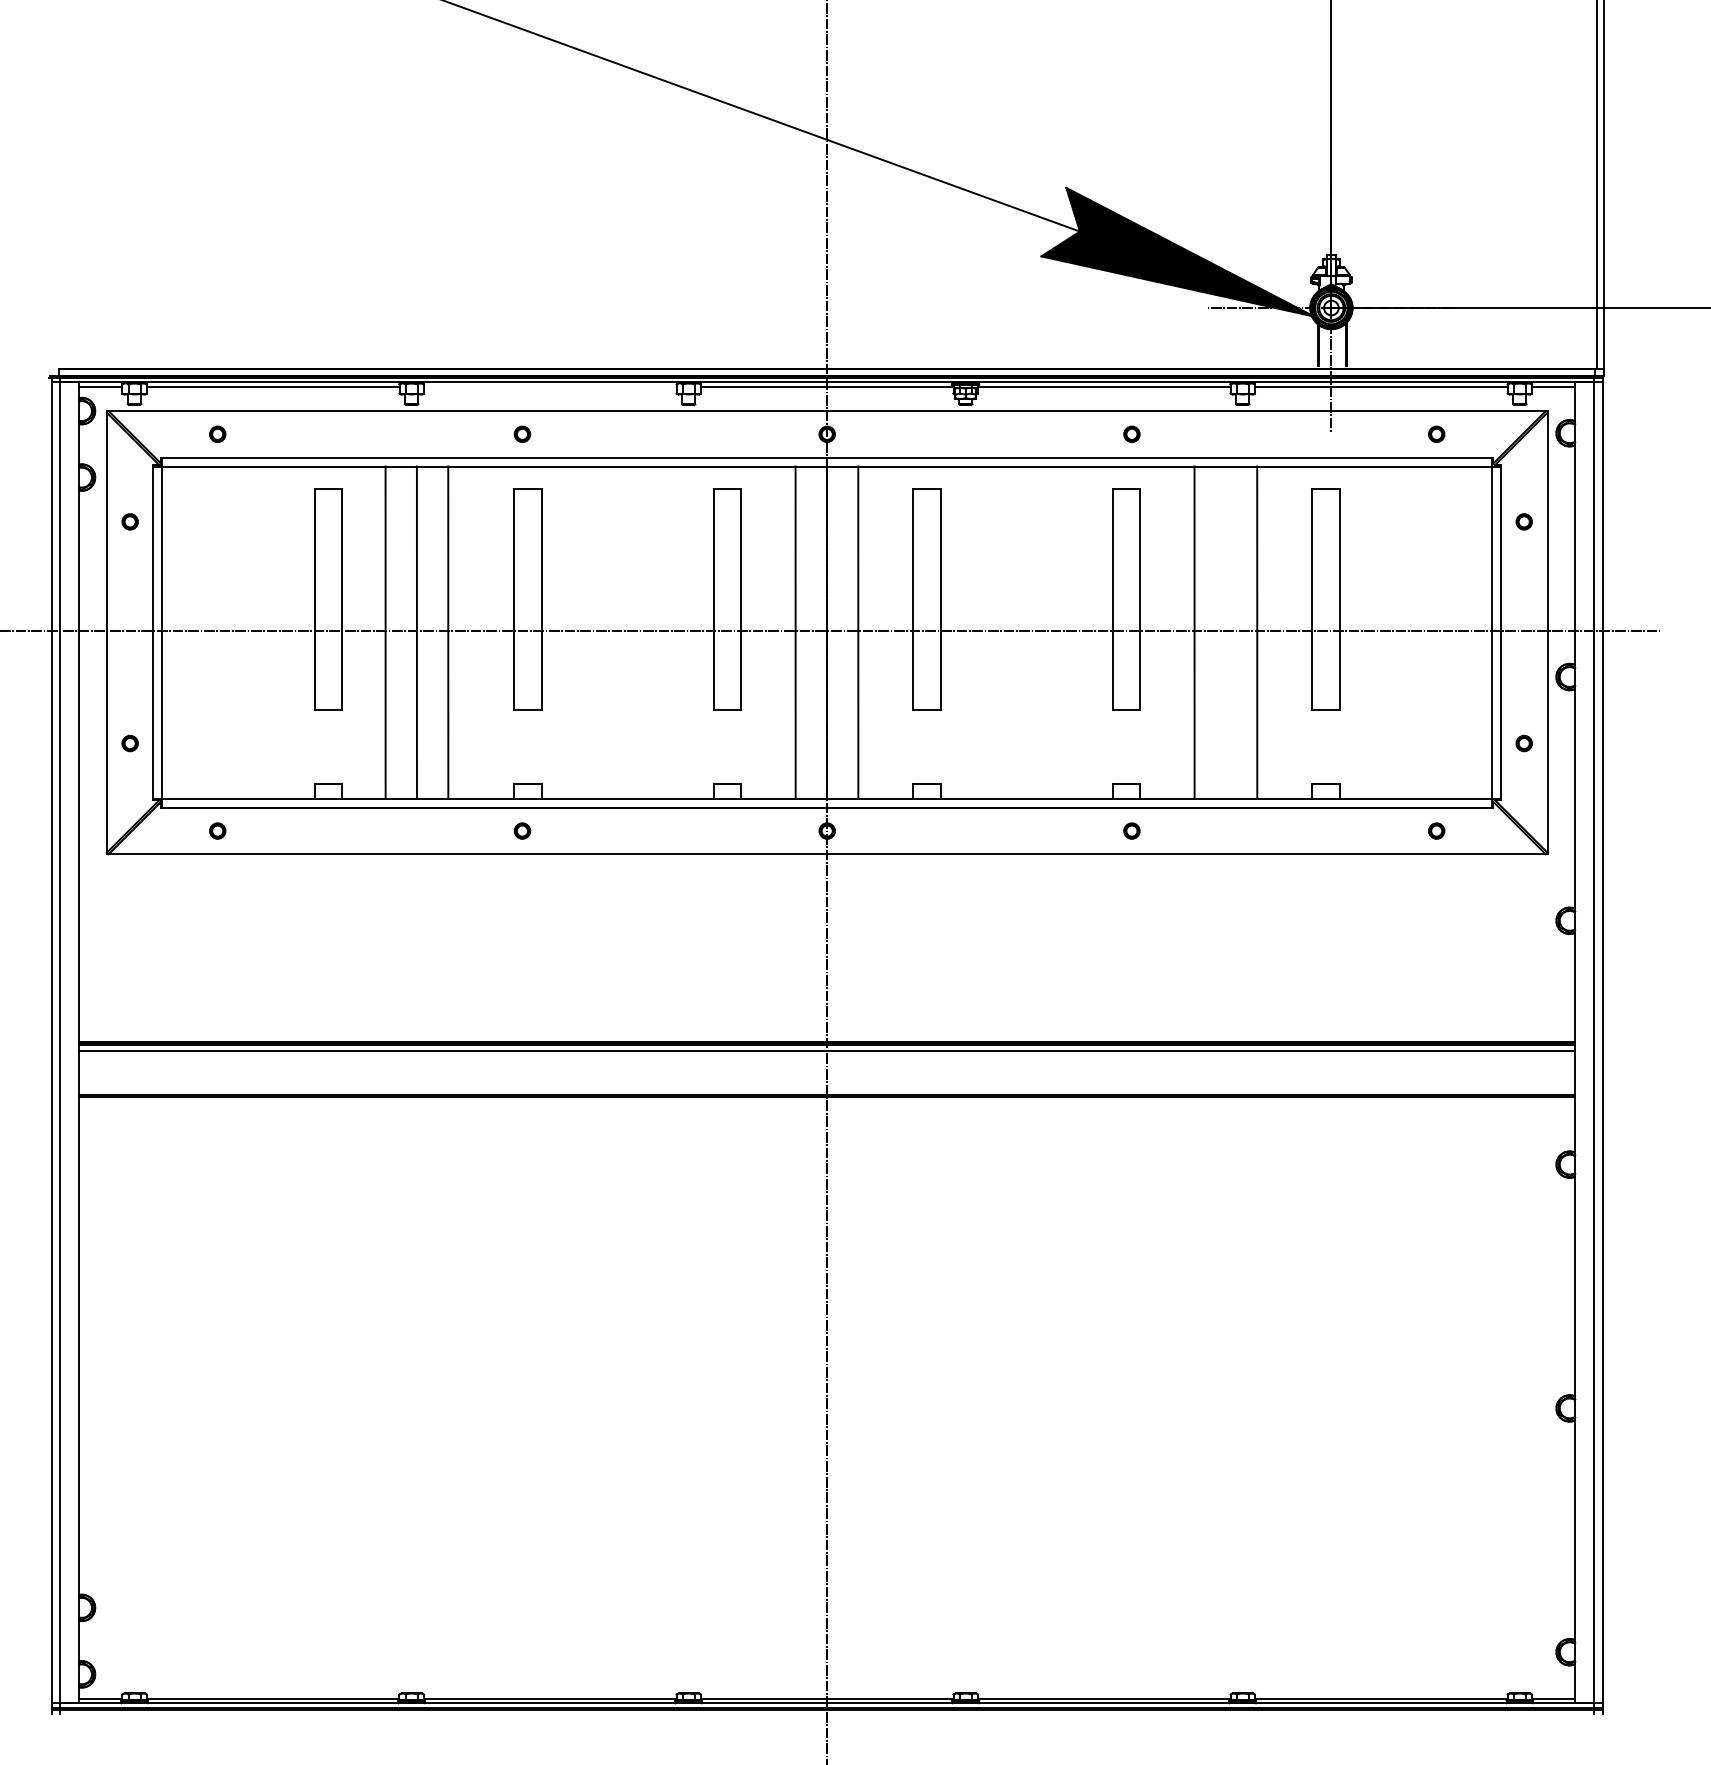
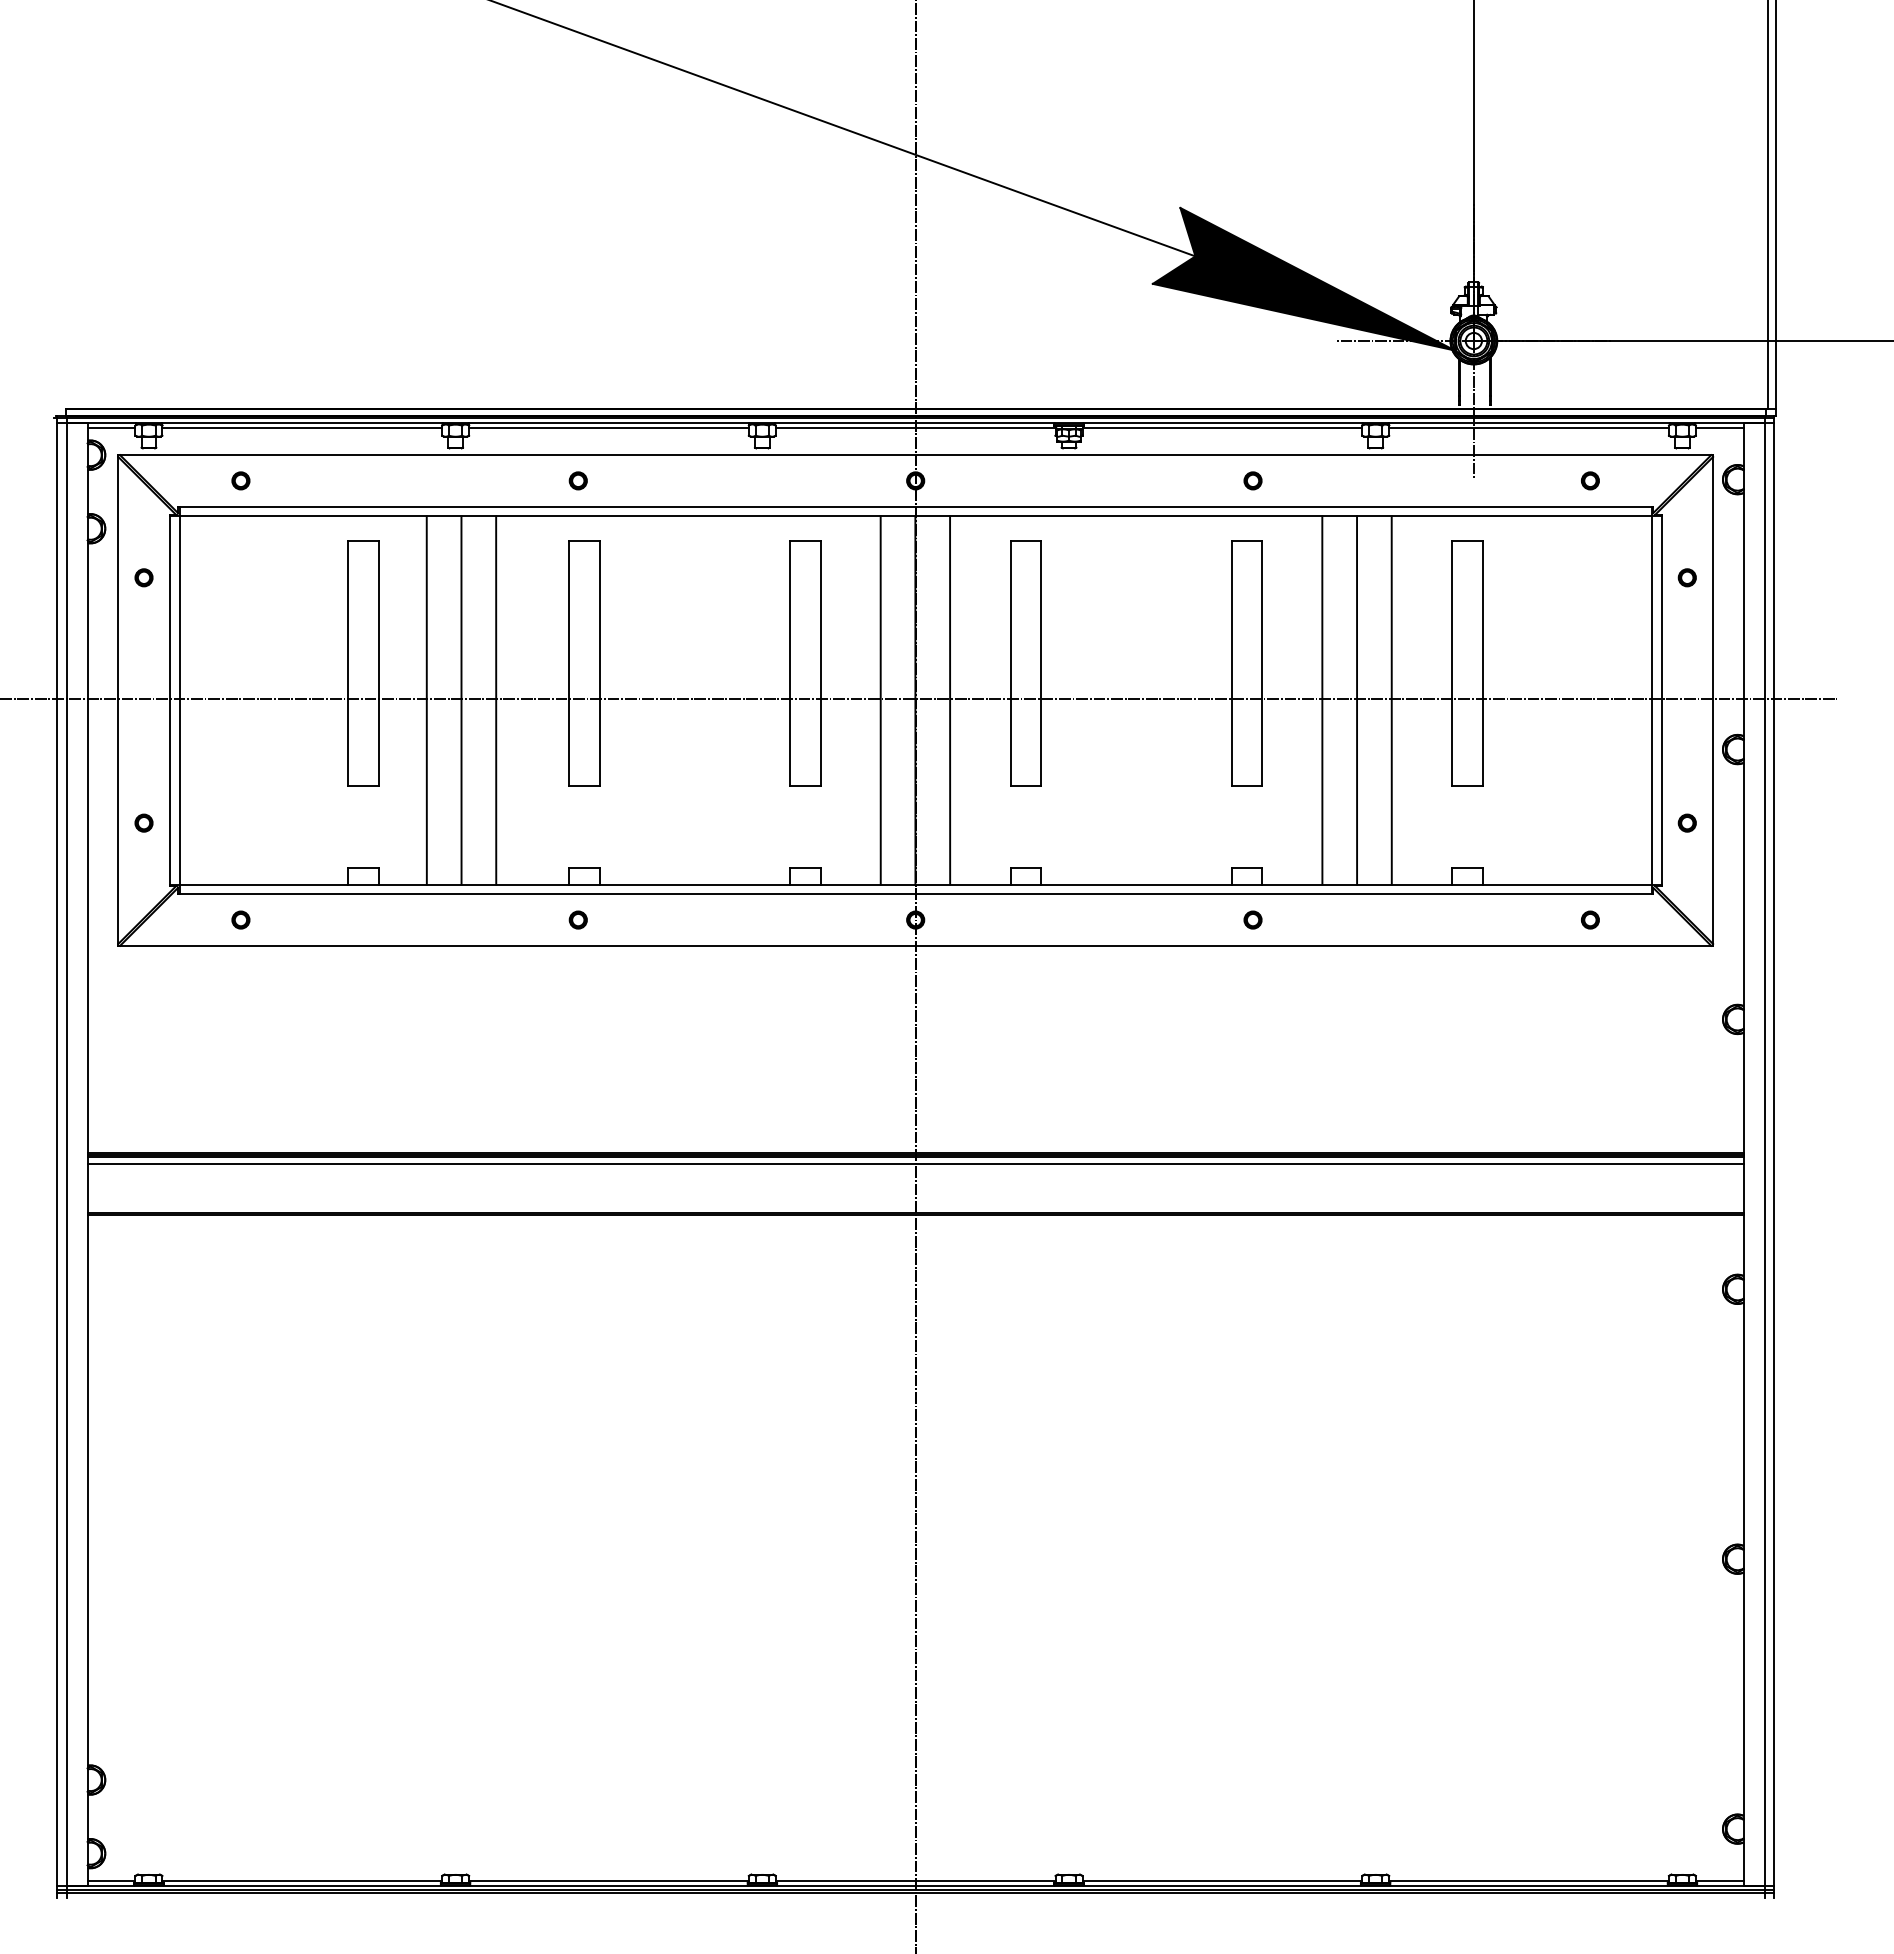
line: (549, 387) -> (608, 428), added
line: (1226, 632) -> (1357, 700), added

